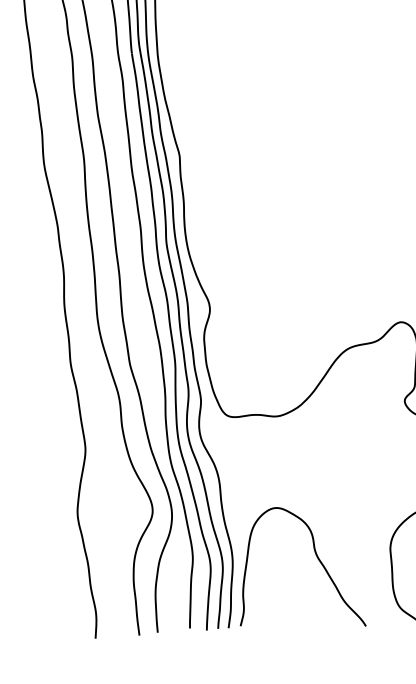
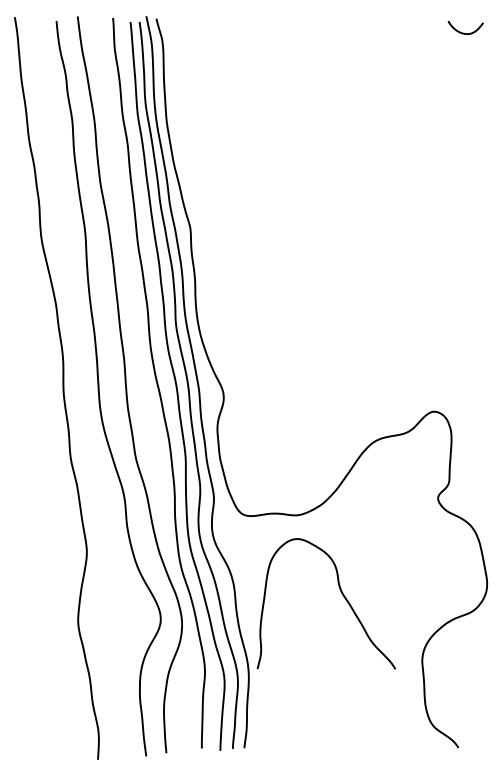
curve: (317, 559) -> (342, 595), moved

